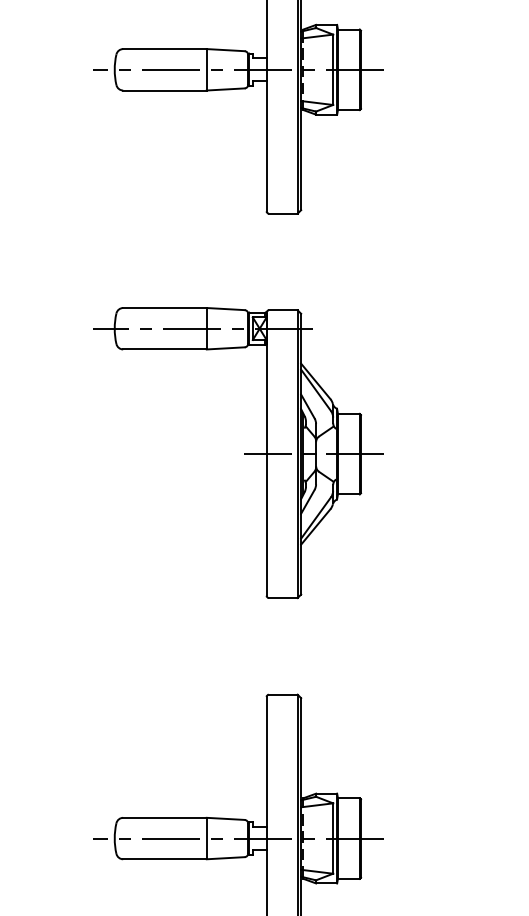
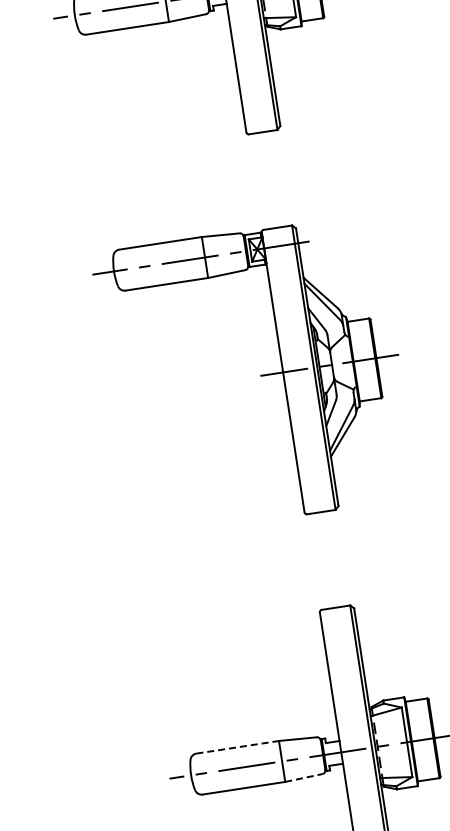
line: (164, 817) -> (237, 747), solid -> dashed
line: (226, 858) -> (304, 778), solid -> dashed

